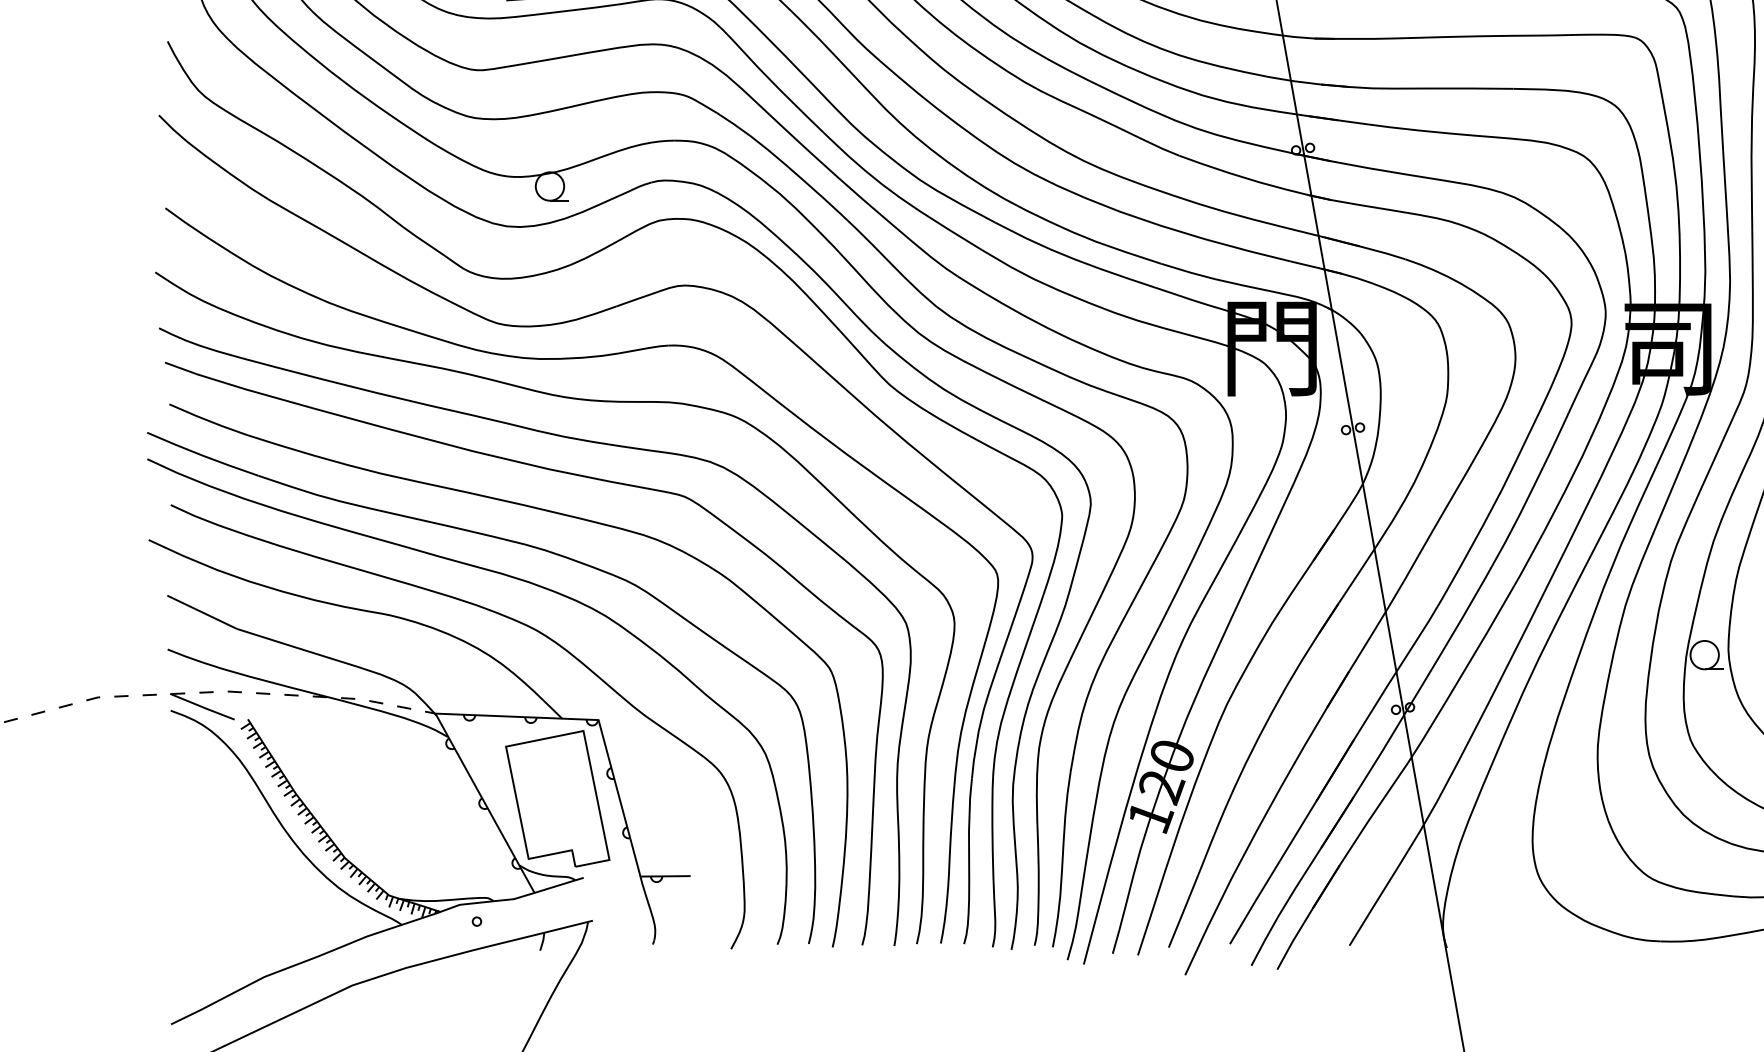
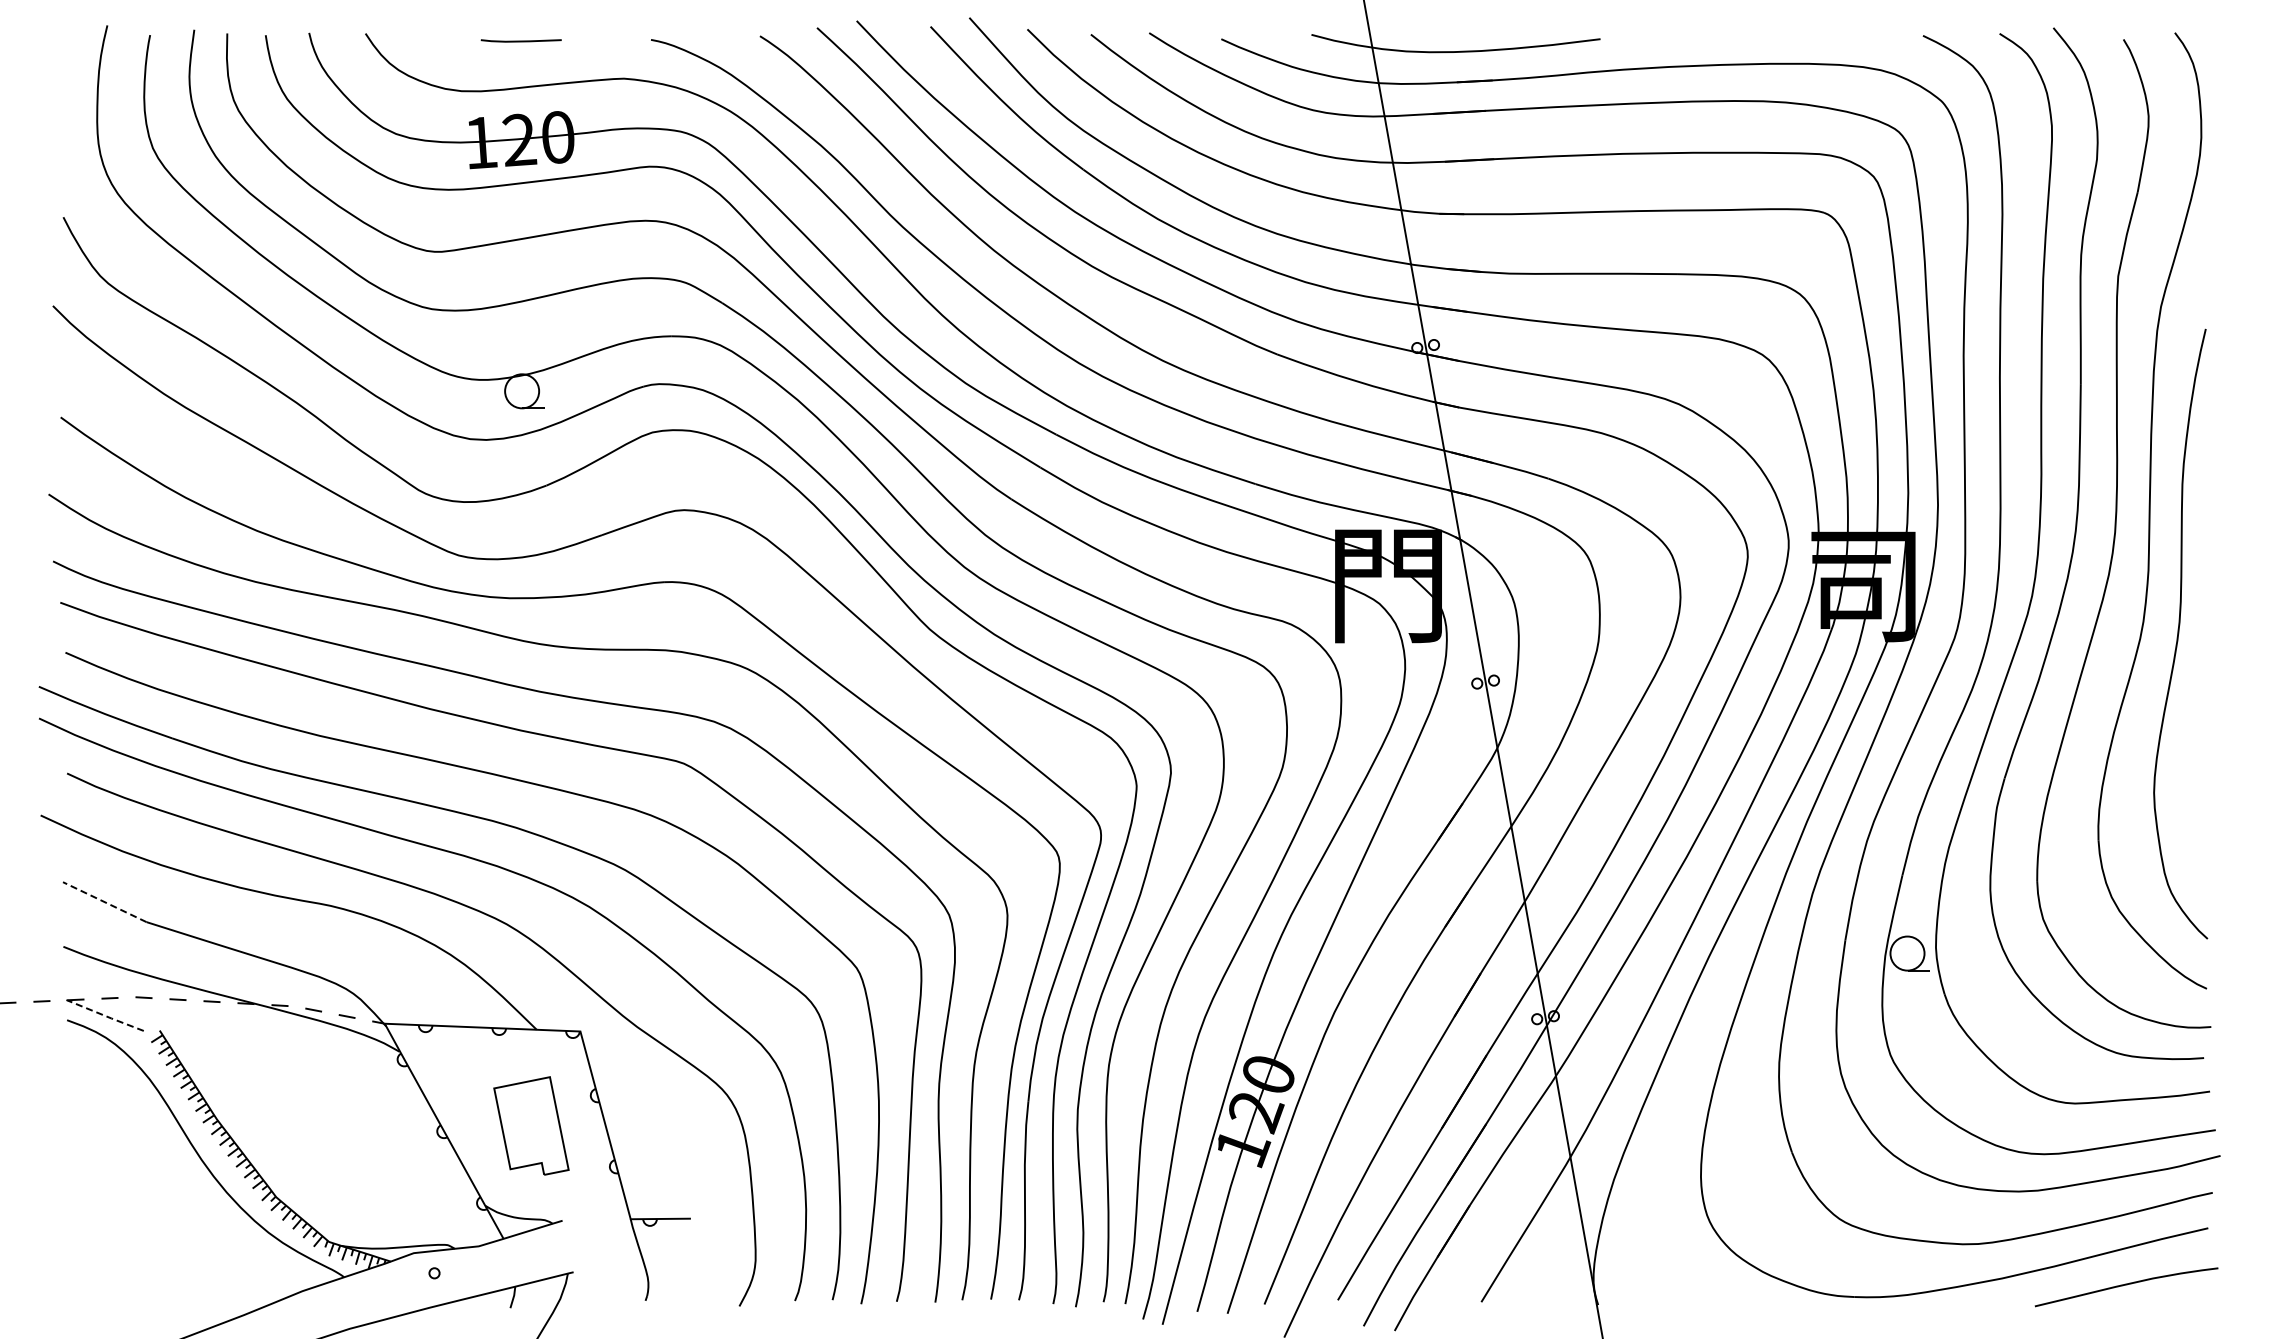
line: (201, 611) -> (104, 901), solid -> dashed
line: (201, 706) -> (104, 1015), solid -> dashed
part: (557, 798) -> (531, 1125), size x0.6

